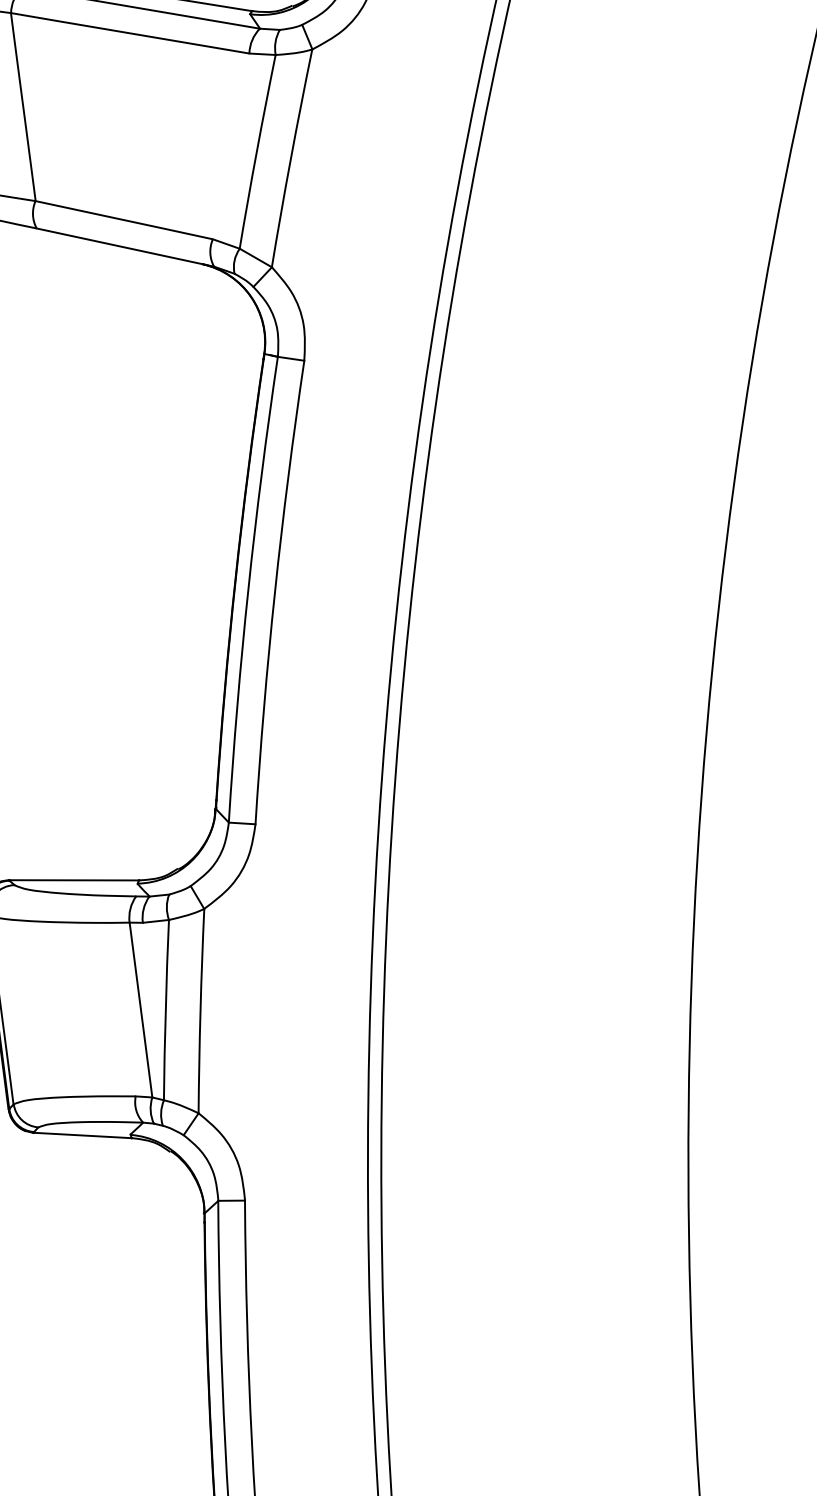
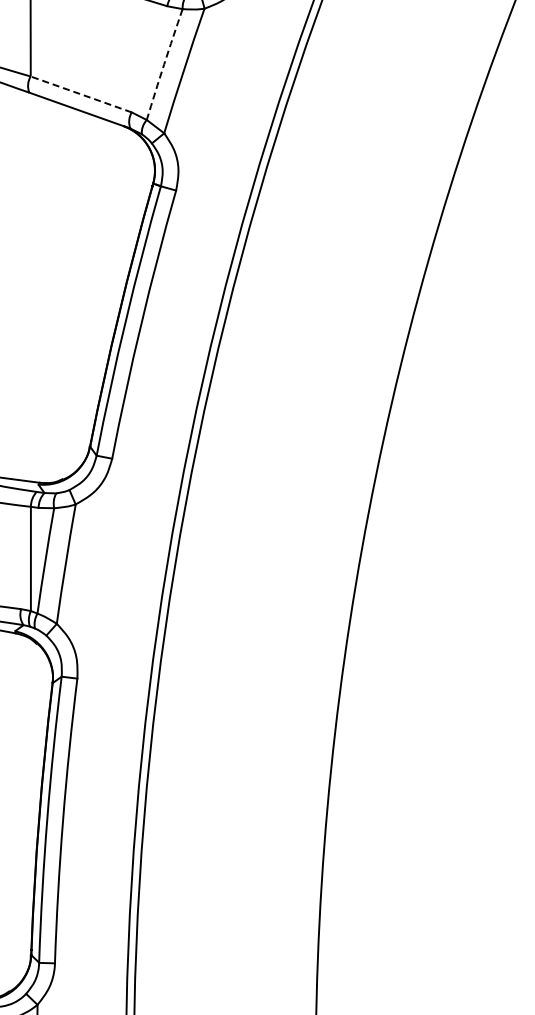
arc: (257, 151) -> (164, 64), solid -> dashed
line: (124, 220) -> (81, 94), solid -> dashed

